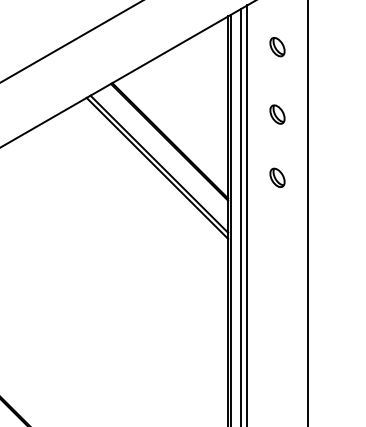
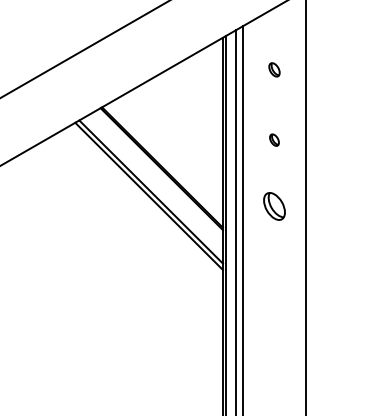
part: (277, 47) -> (274, 70), size x0.7
part: (277, 114) -> (274, 140), size x0.6
part: (277, 177) -> (274, 205), size x1.4

